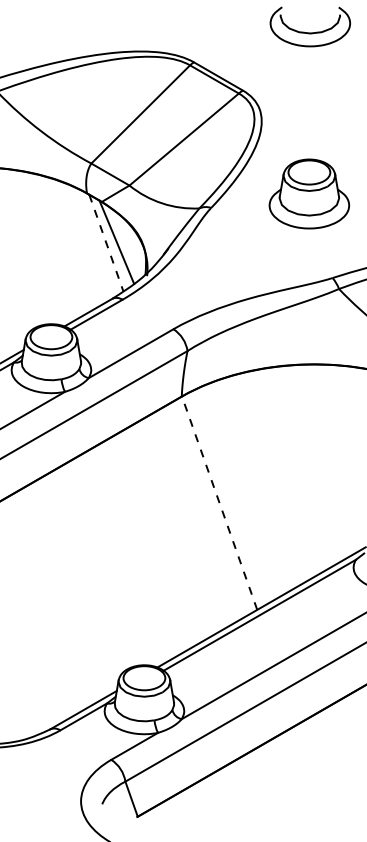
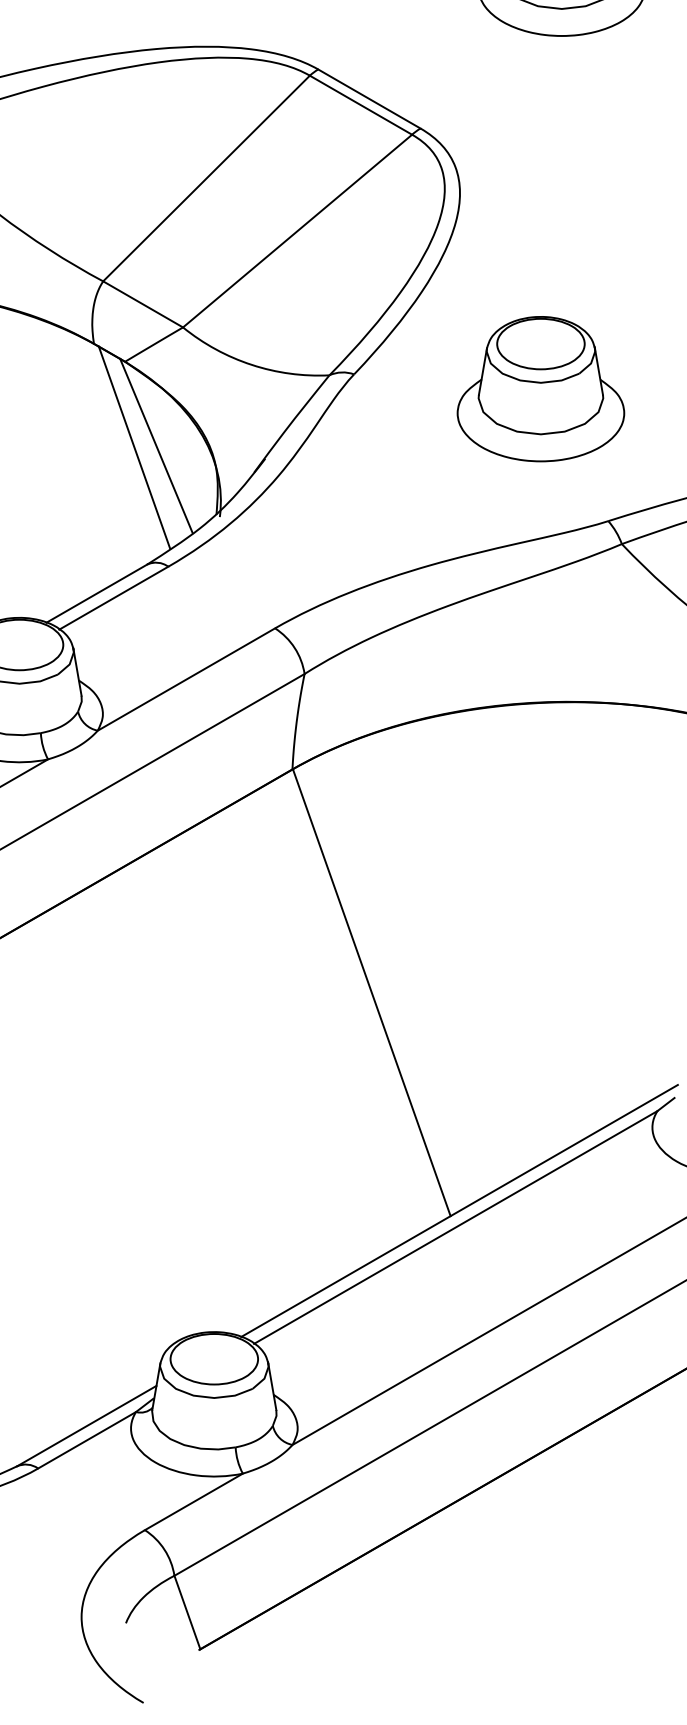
part: (309, 193) -> (541, 388), moved
line: (106, 243) -> (134, 448), dashed -> solid
line: (219, 502) -> (371, 991), dashed -> solid

